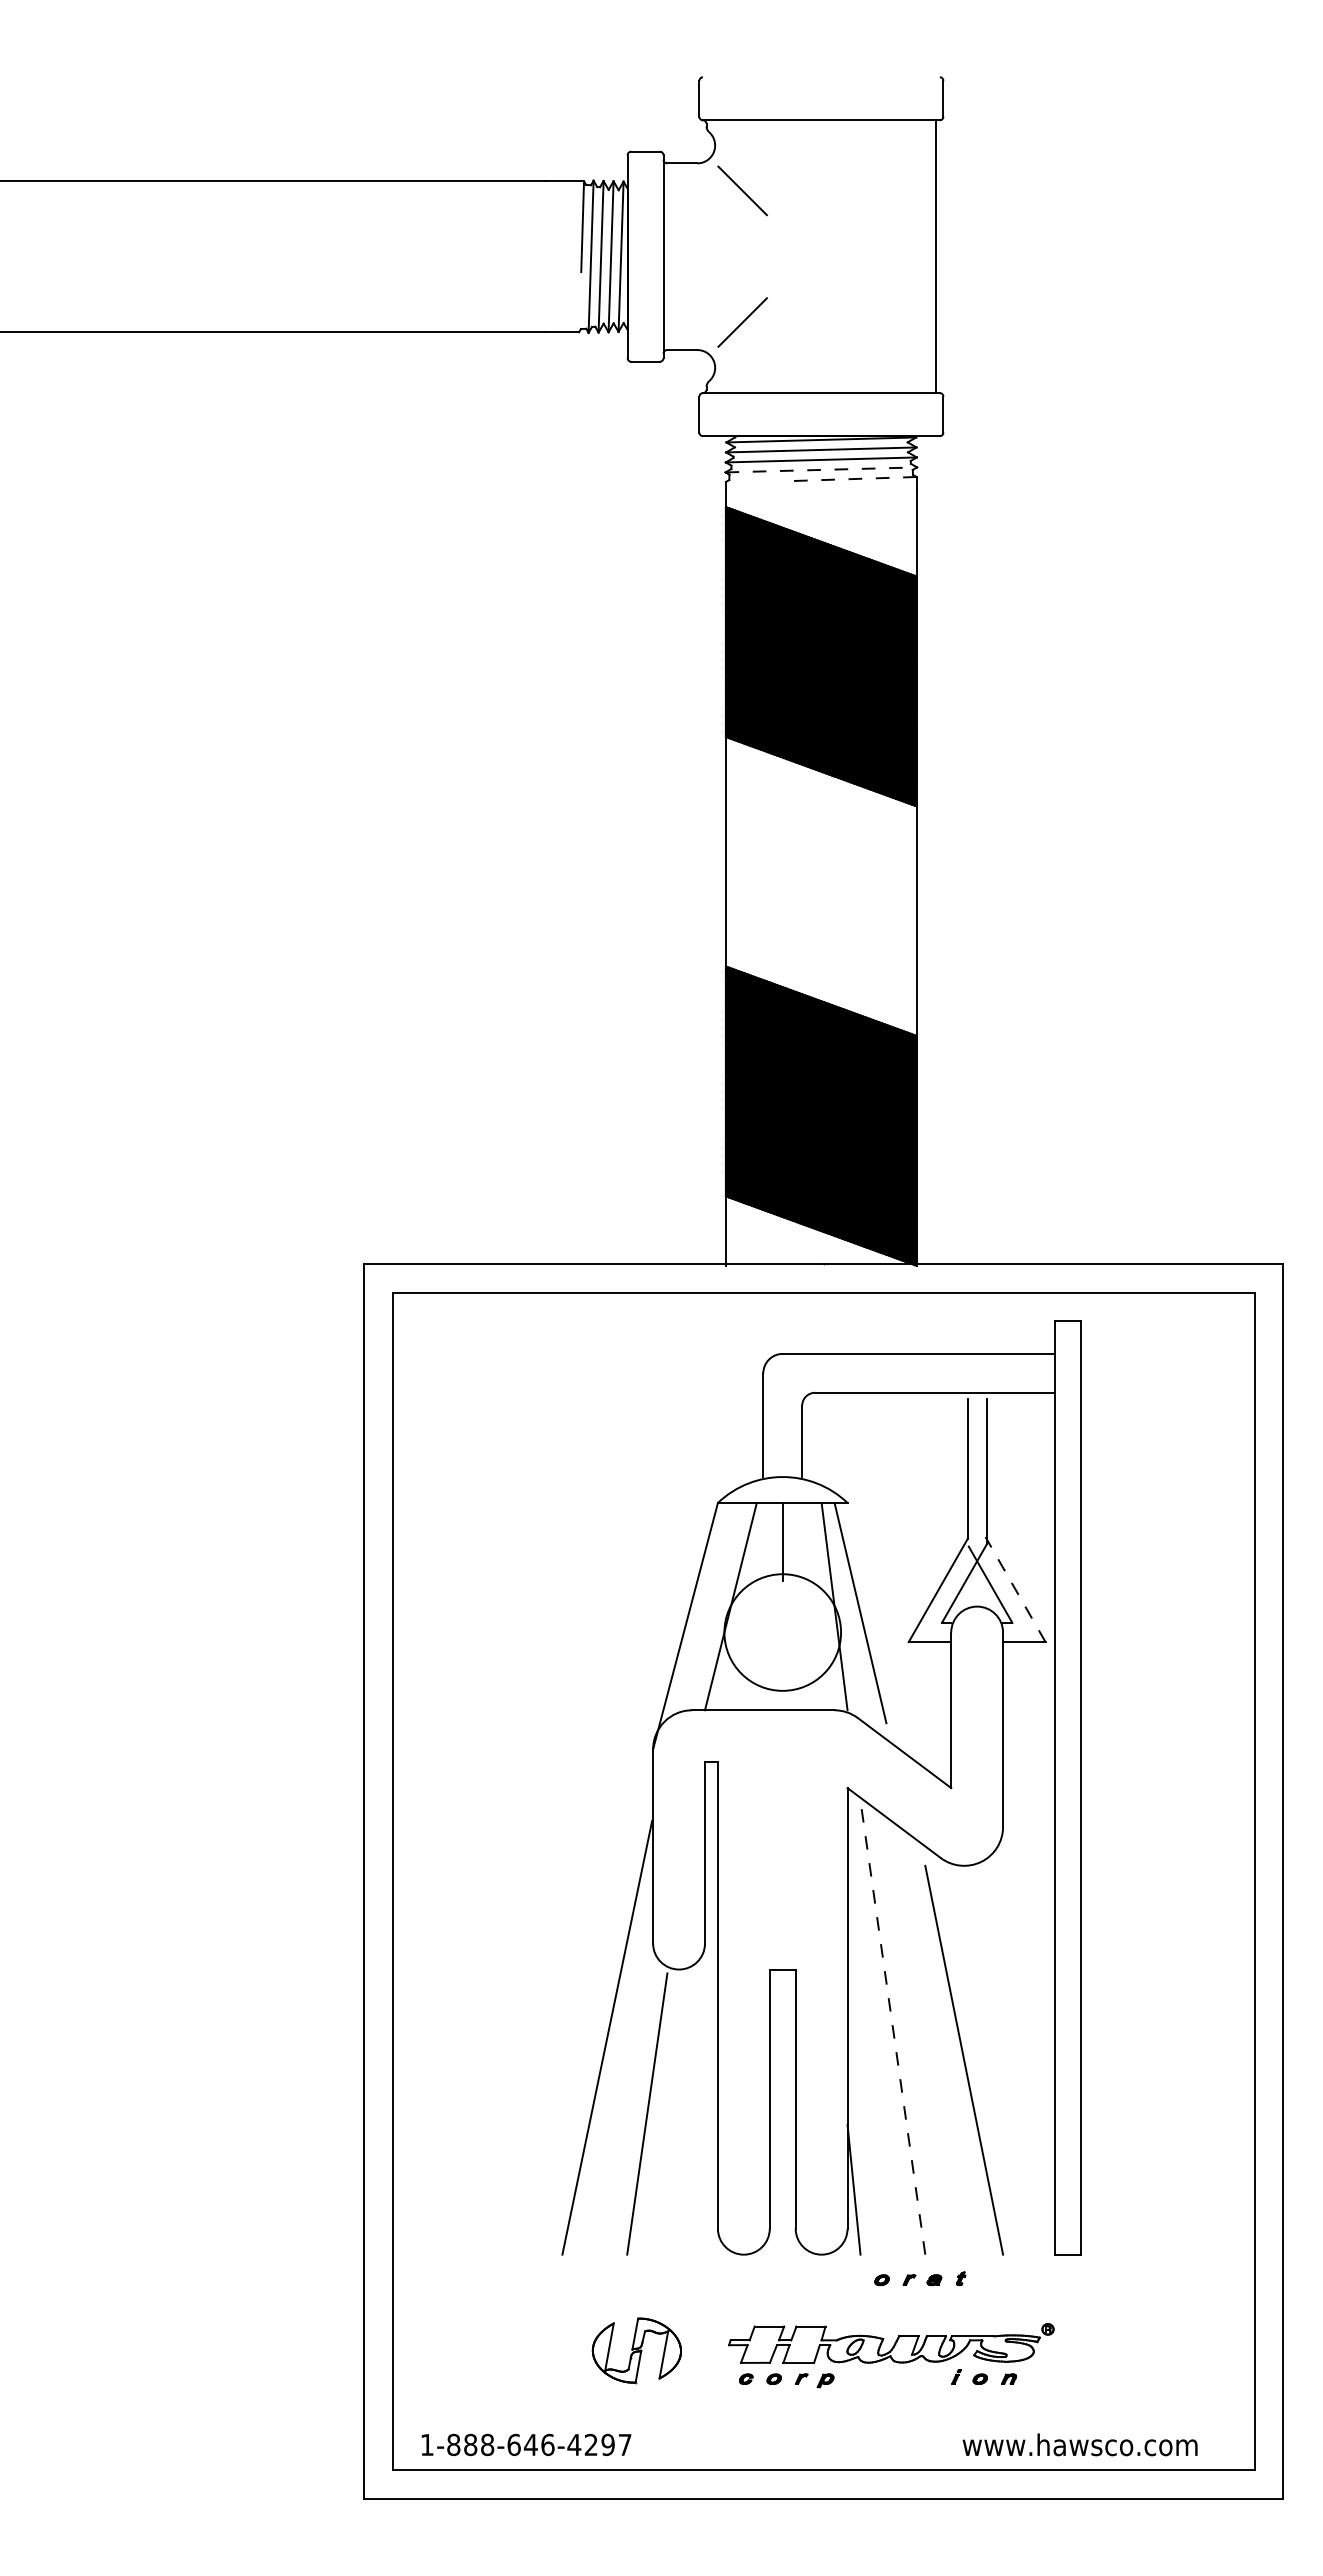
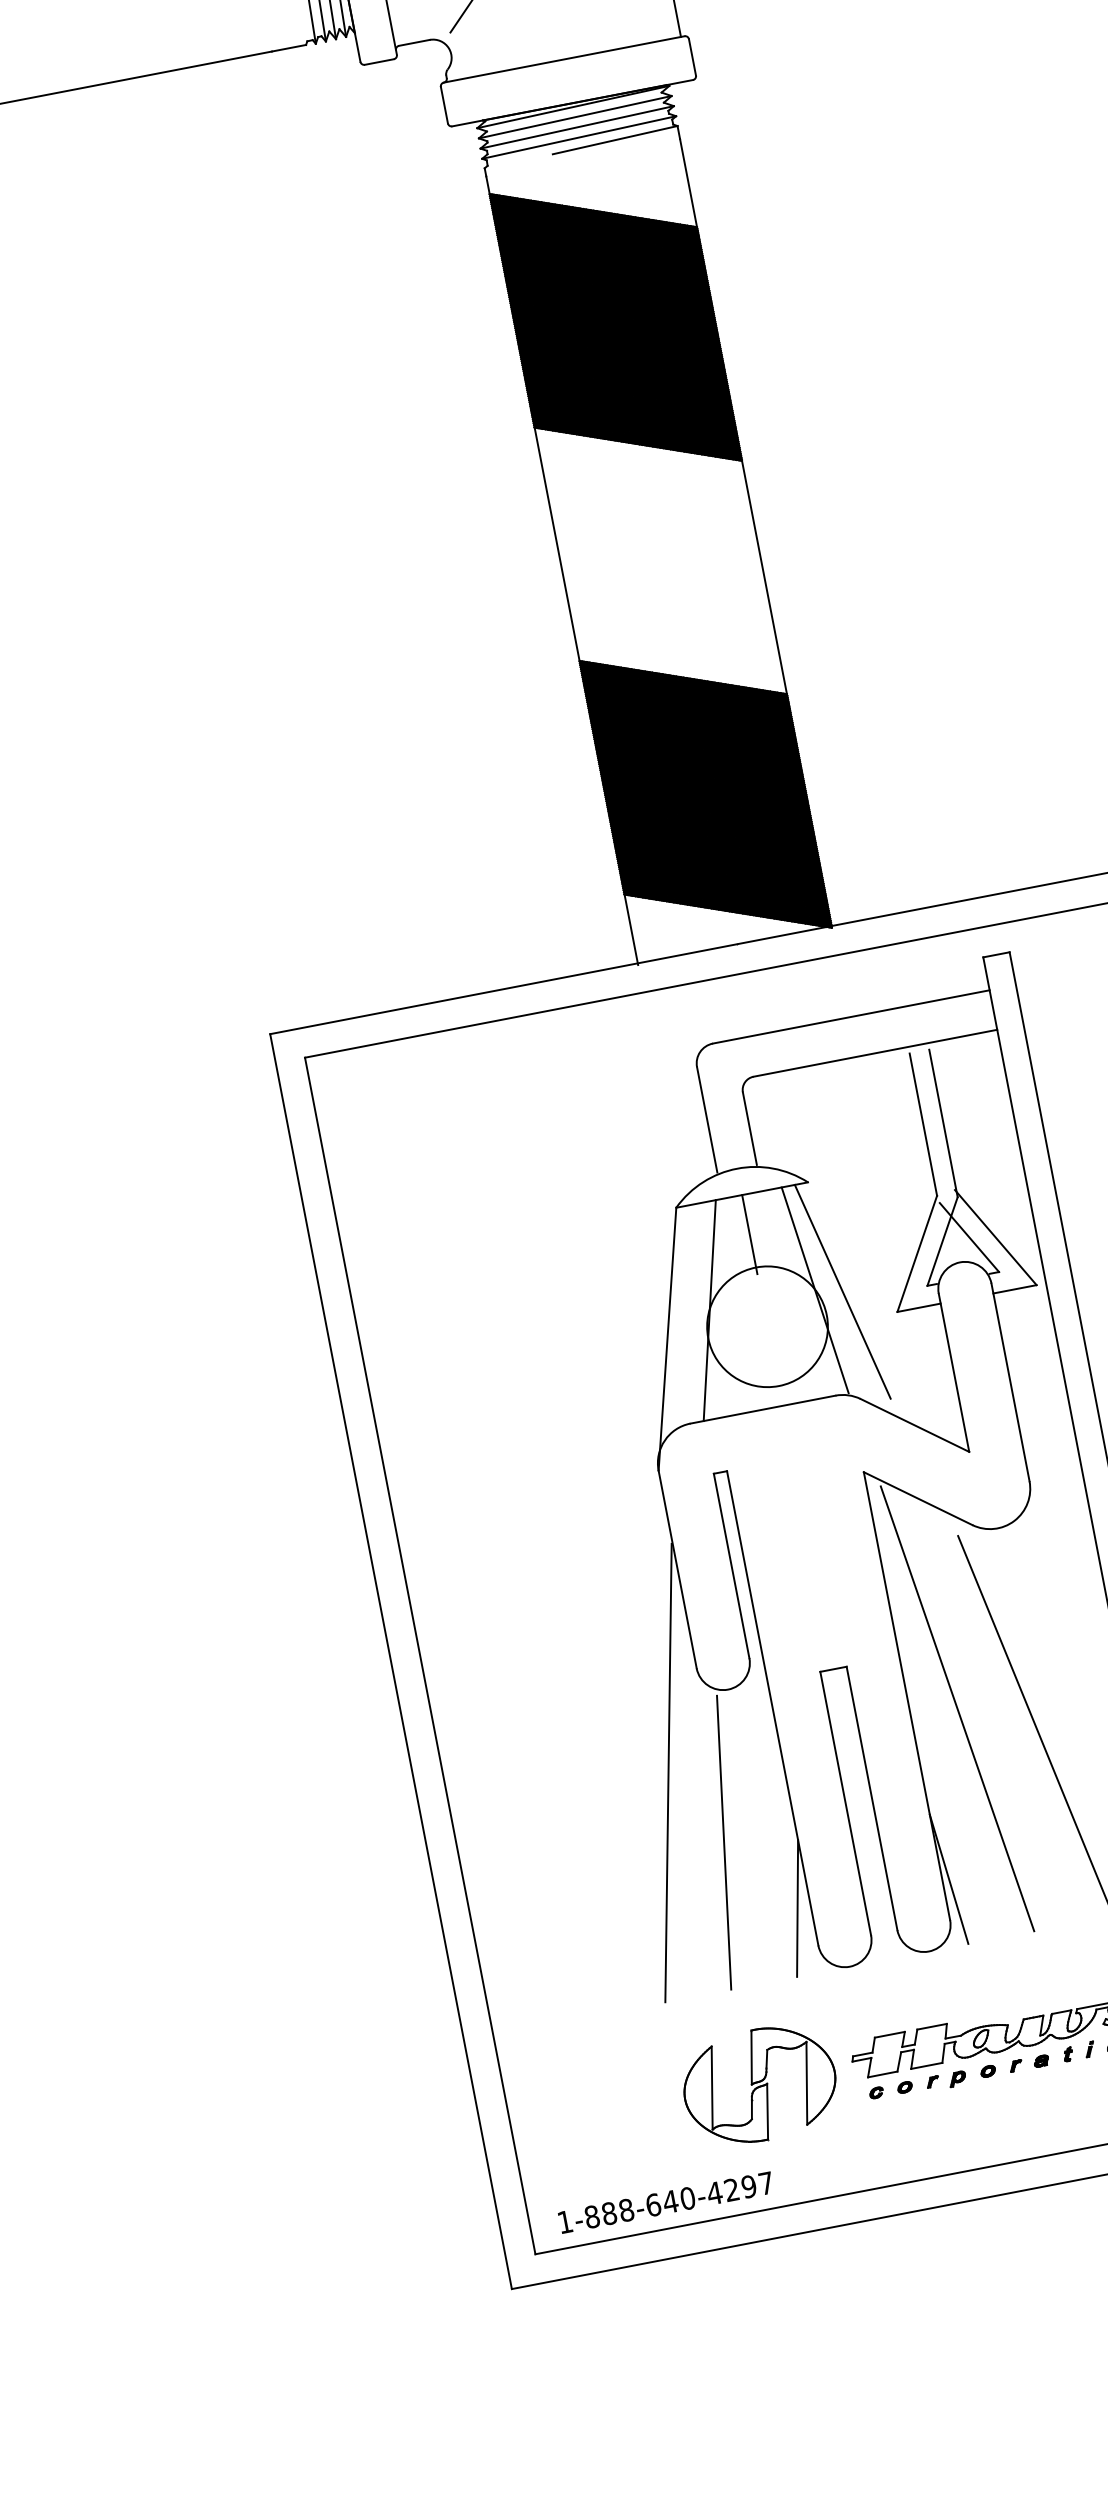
line: (821, 469) -> (579, 137), dashed -> solid
line: (854, 479) -> (614, 140), dashed -> solid
line: (1015, 1589) -> (995, 1237), dashed -> solid
line: (893, 2029) -> (957, 1708), dashed -> solid
line: (704, 2189) -> (797, 1908), added
part: (920, 2278) -> (1026, 2062), moved
part: (636, 2350) -> (759, 2085), size x1.67
text: (547, 2444) -> (687, 2198), 1-888-646-4297 -> 1-888-640-4297

